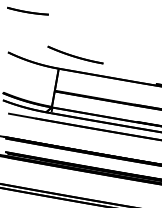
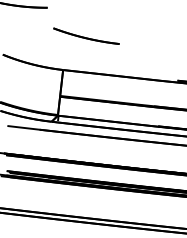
part: (75, 54) -> (86, 35), moved

